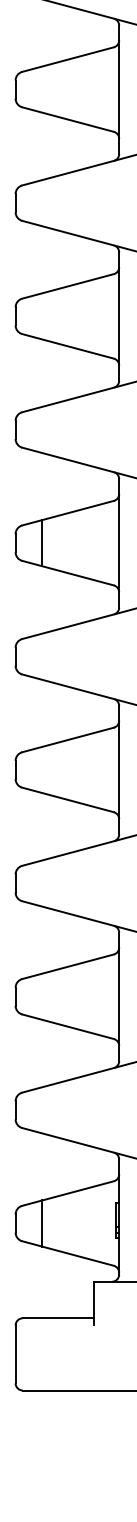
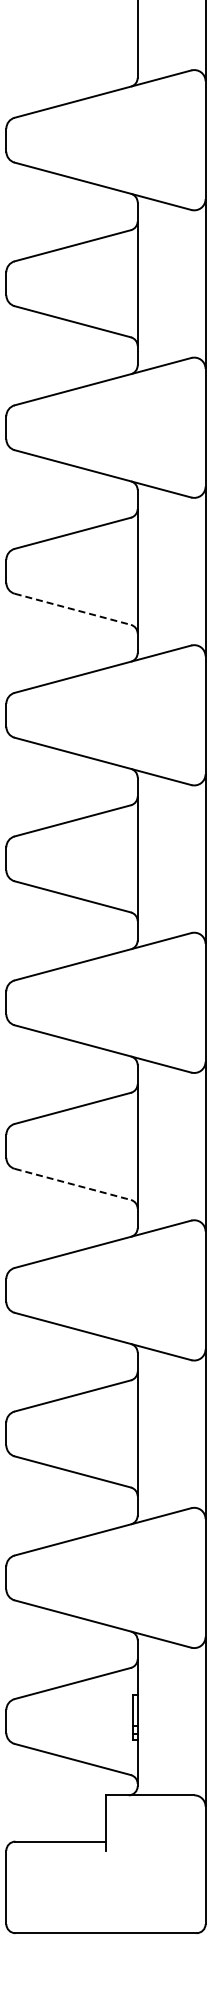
line: (68, 346) -> (73, 609), solid -> dashed
line: (42, 542) -> (40, 858), removed
line: (68, 800) -> (73, 1184), solid -> dashed
line: (42, 1223) -> (40, 1721), removed

